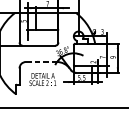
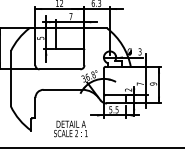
line: (41, 61) -> (63, 89), dashed -> solid
text: (42, 79) -> (70, 128), moved

